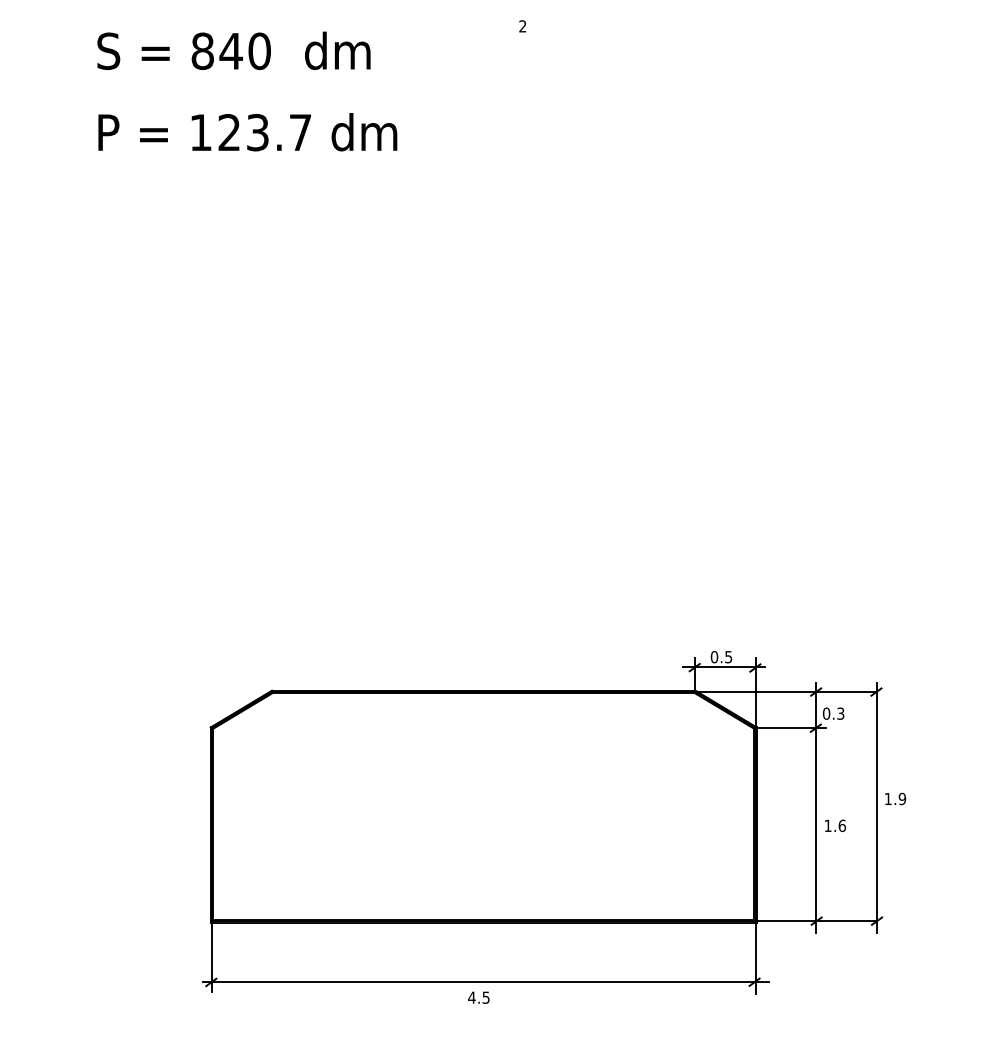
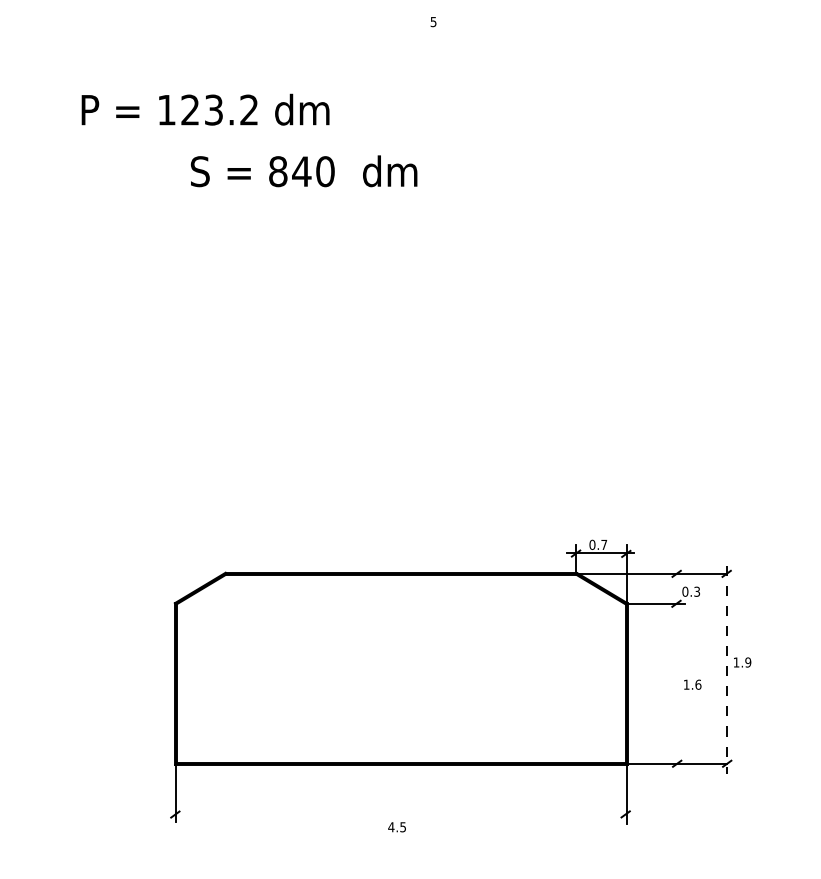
text: (522, 25) -> (433, 21), 2 -> 5
text: (233, 51) -> (303, 171), moved
text: (299, 131) -> (248, 109), 123.7 -> 123.2
text: (729, 656) -> (604, 544), 0.5 -> 0.7
line: (815, 807) -> (676, 669), removed
line: (876, 807) -> (726, 669), solid -> dashed
line: (485, 982) -> (402, 814), removed

